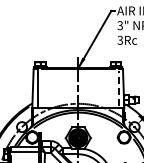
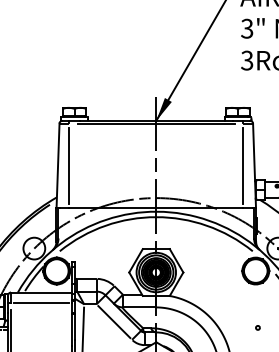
line: (118, 88) -> (243, 164), dashed -> solid

